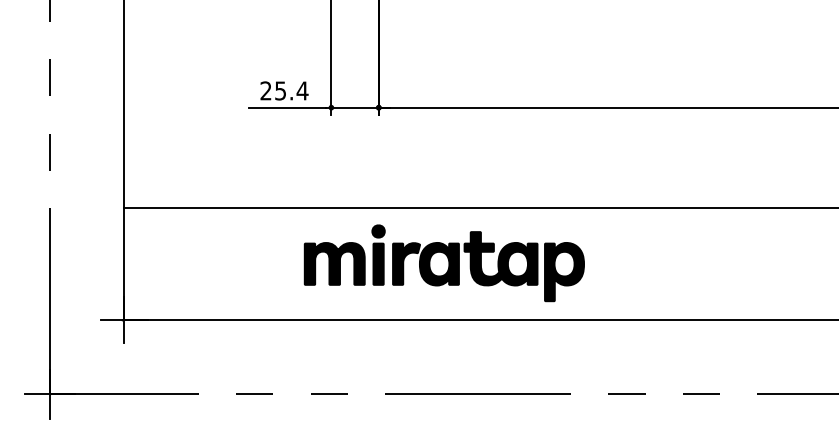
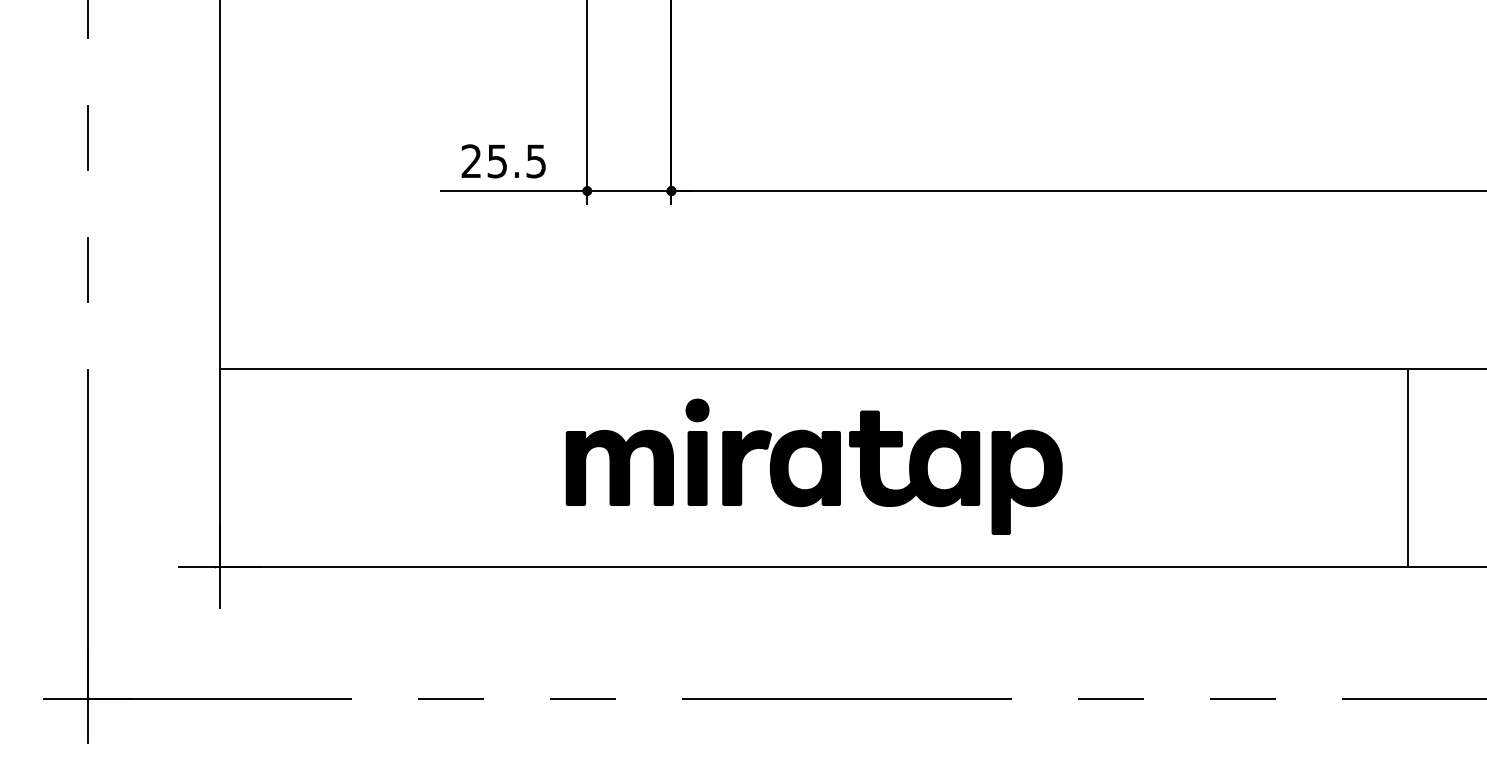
text: (302, 90) -> (536, 160), 25.4 -> 25.5
part: (443, 263) -> (812, 467), moved
line: (794, 263) -> (1408, 467), added

